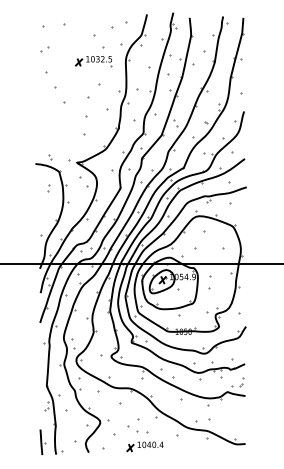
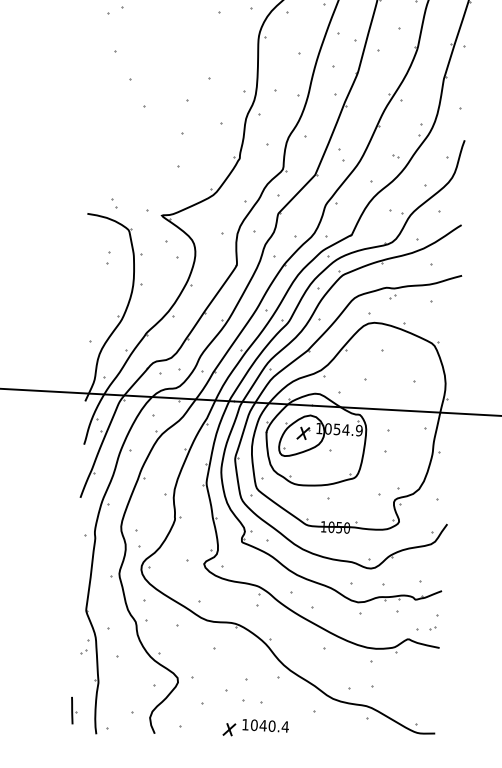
part: (93, 61) -> (200, 36), removed
part: (42, 441) -> (73, 709), size x0.6

